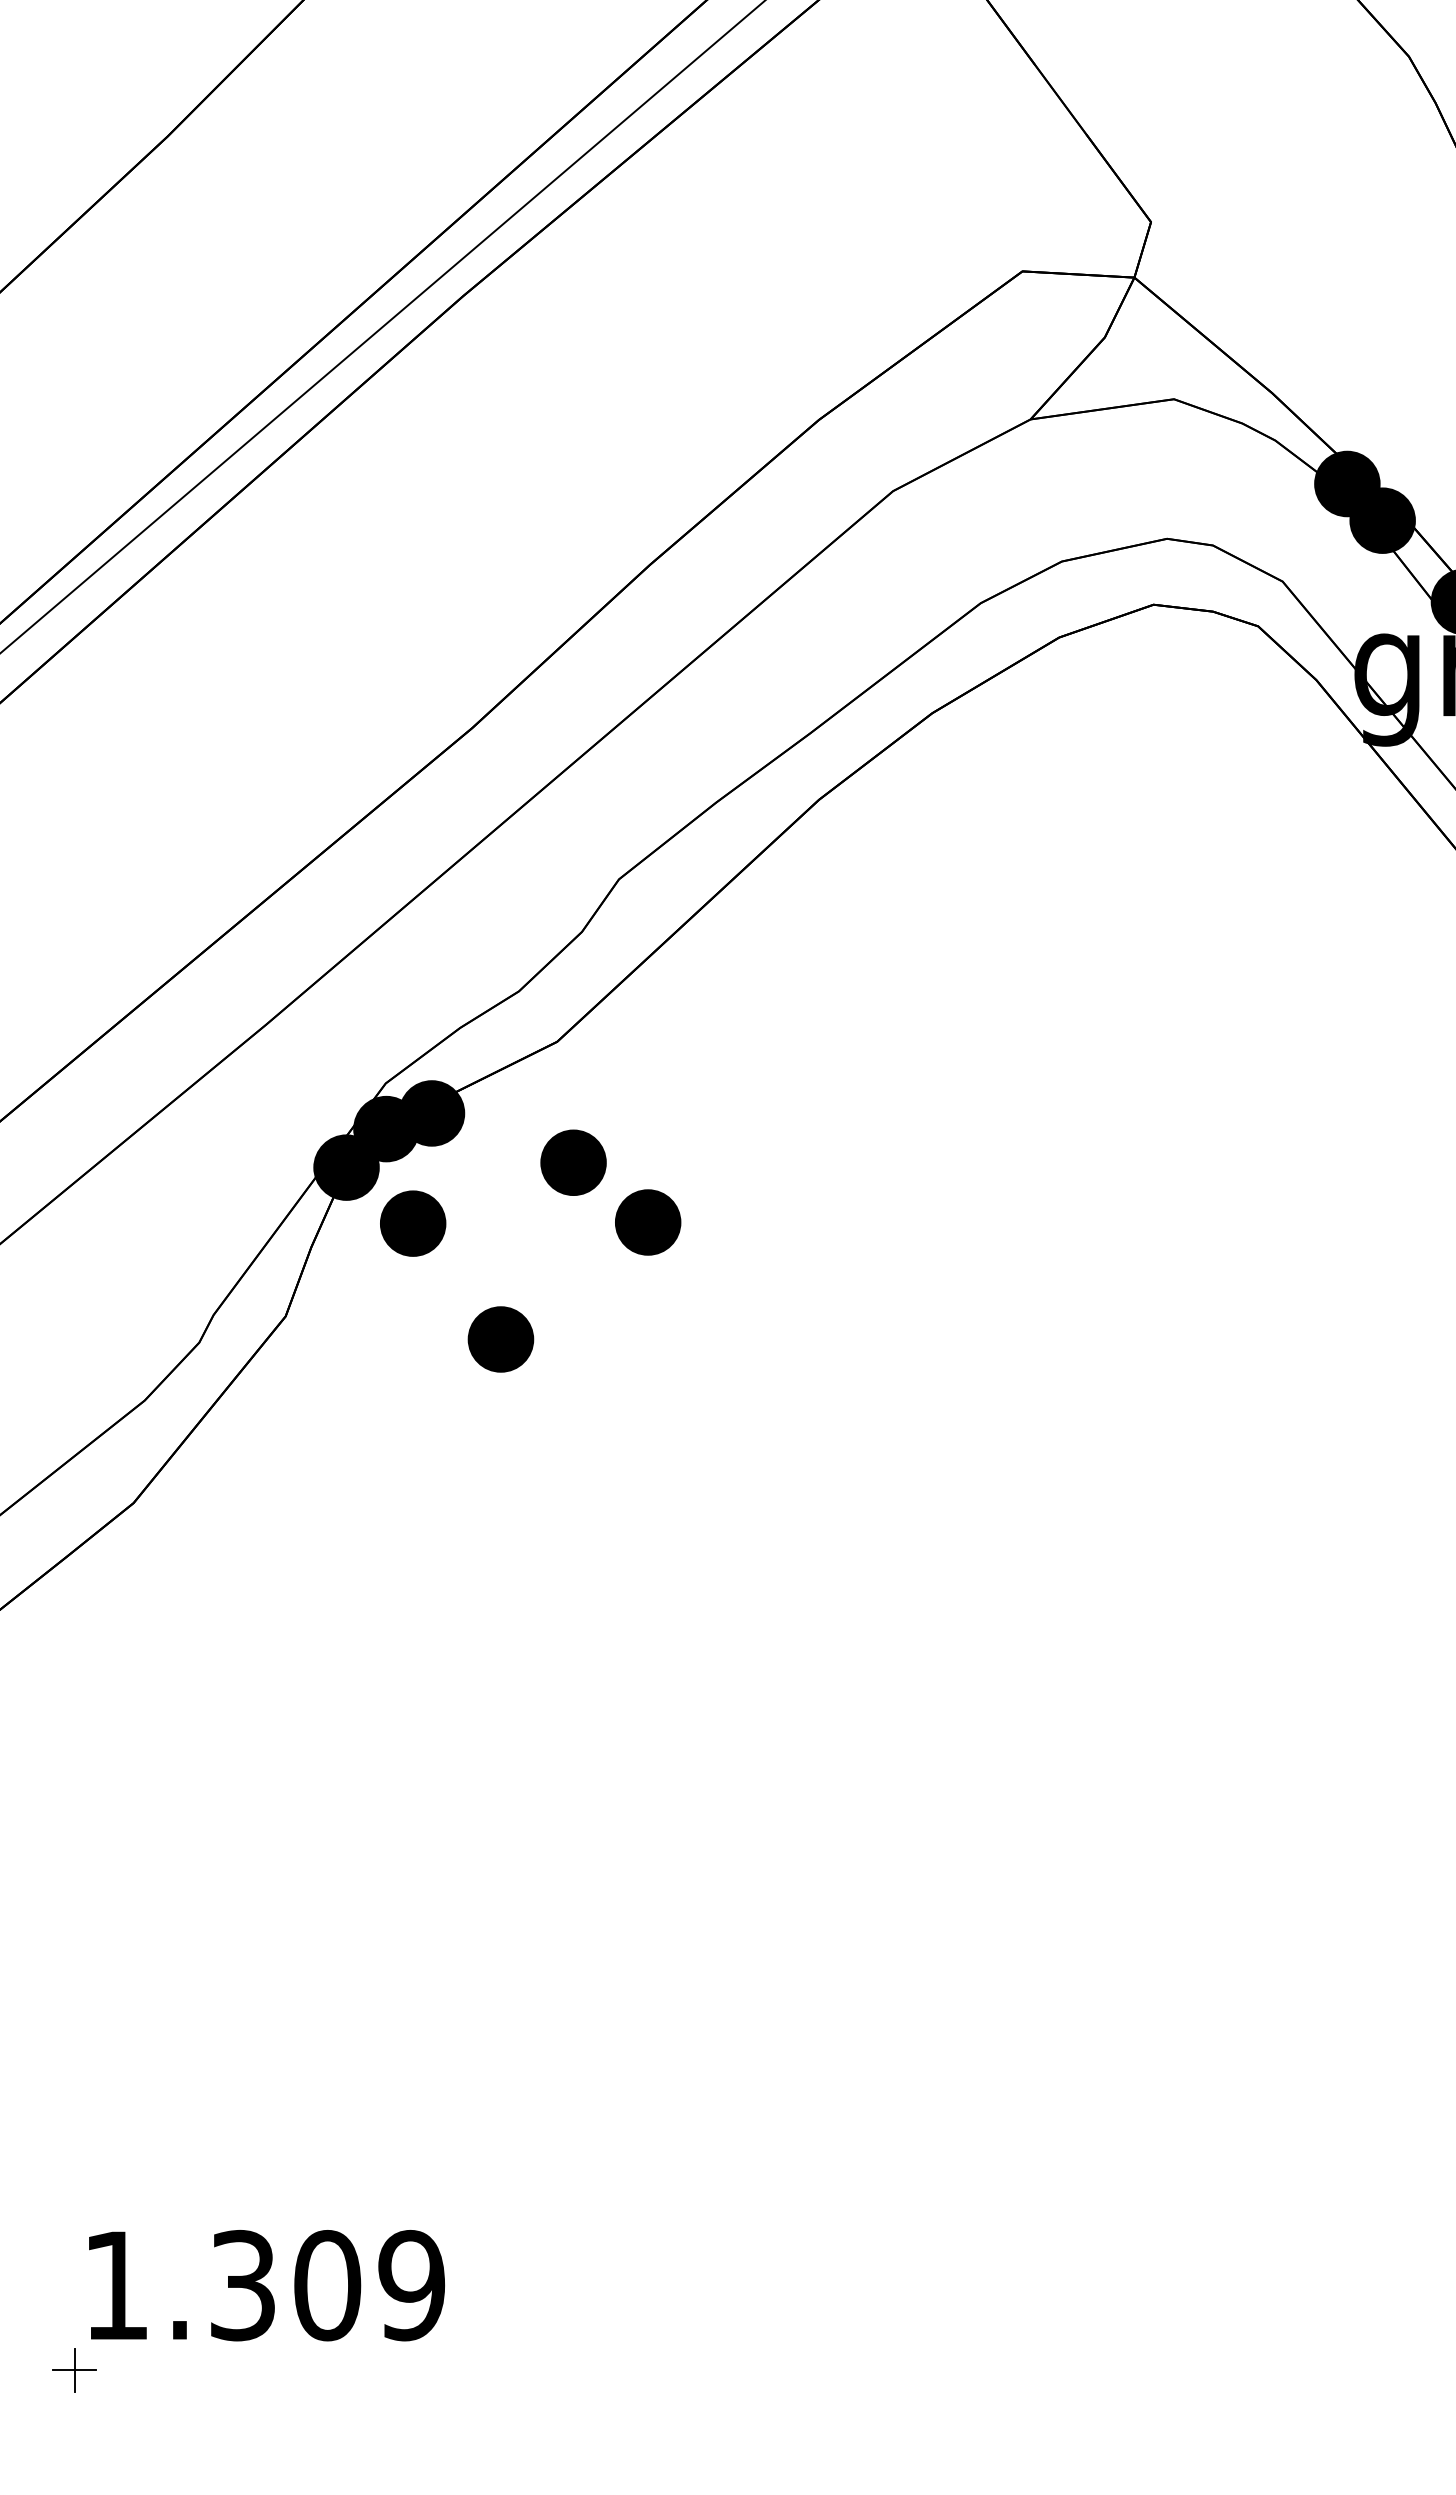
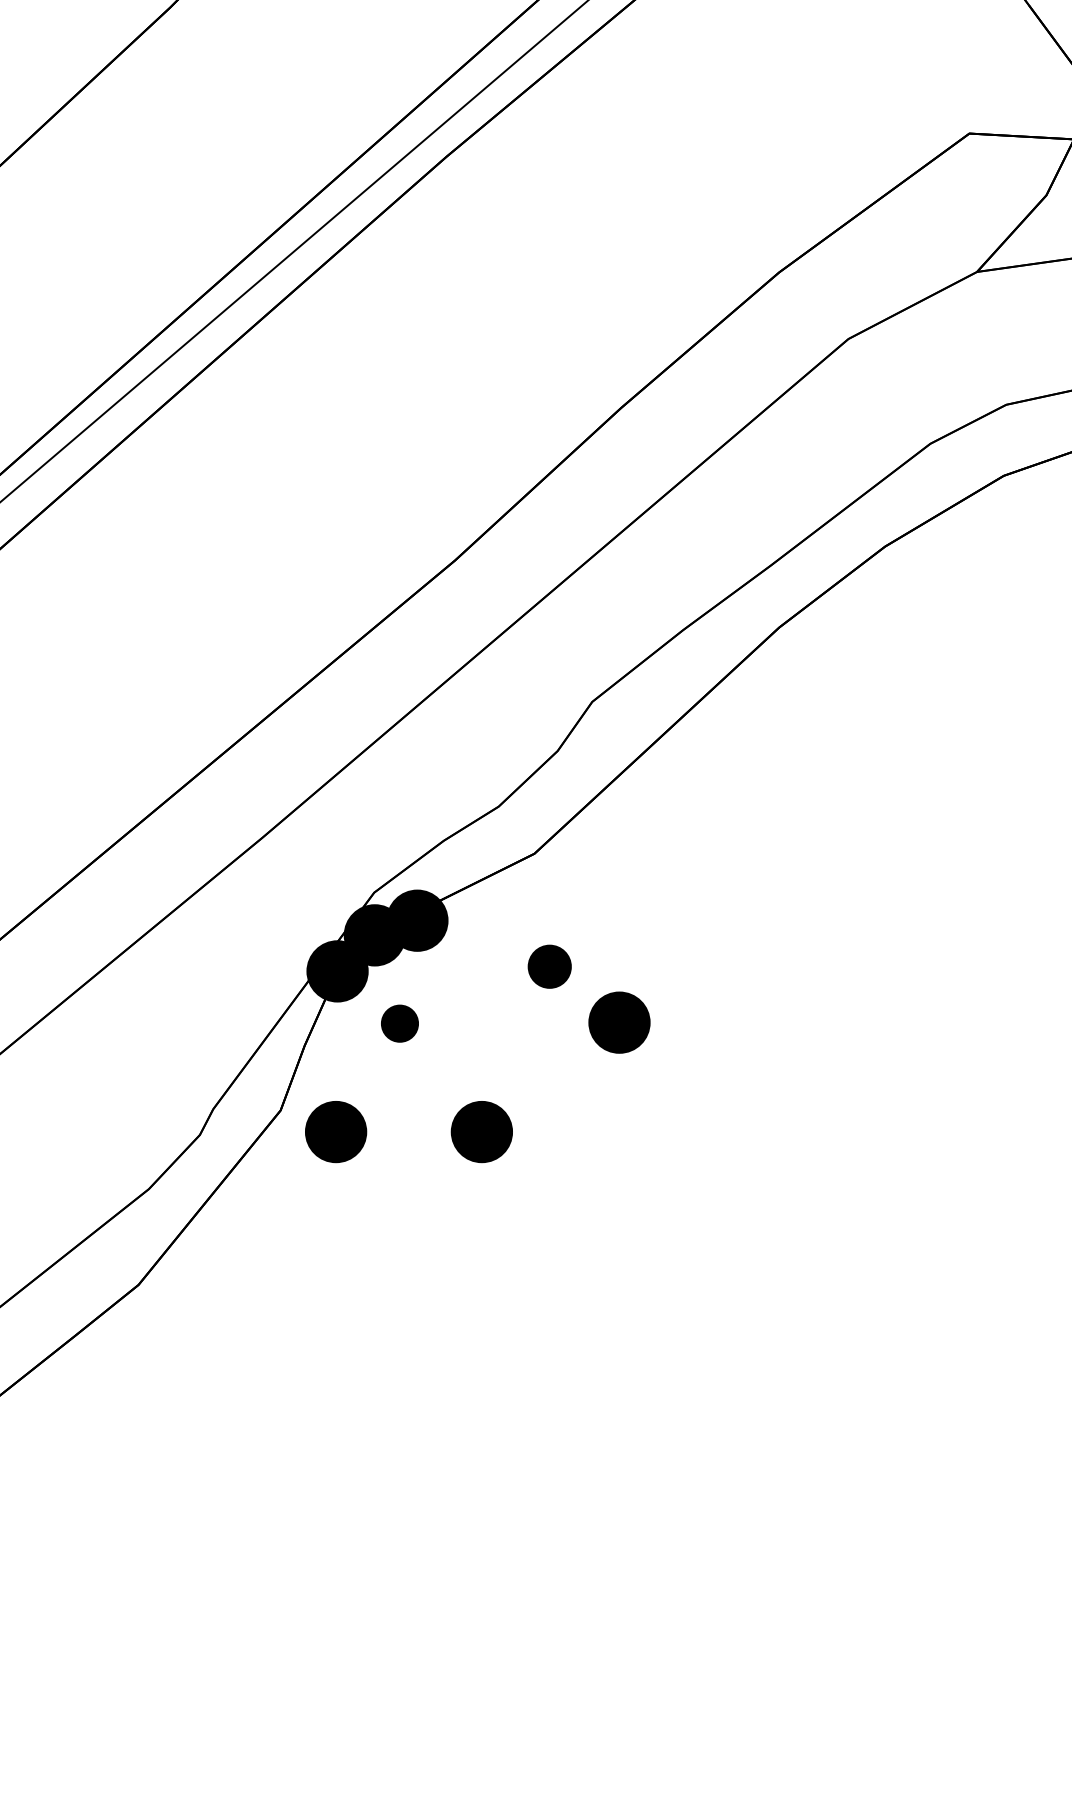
part: (573, 1162) -> (549, 966), size x0.7
part: (413, 1223) -> (400, 1023), size x0.6
part: (344, 1339) -> (335, 1132), added

